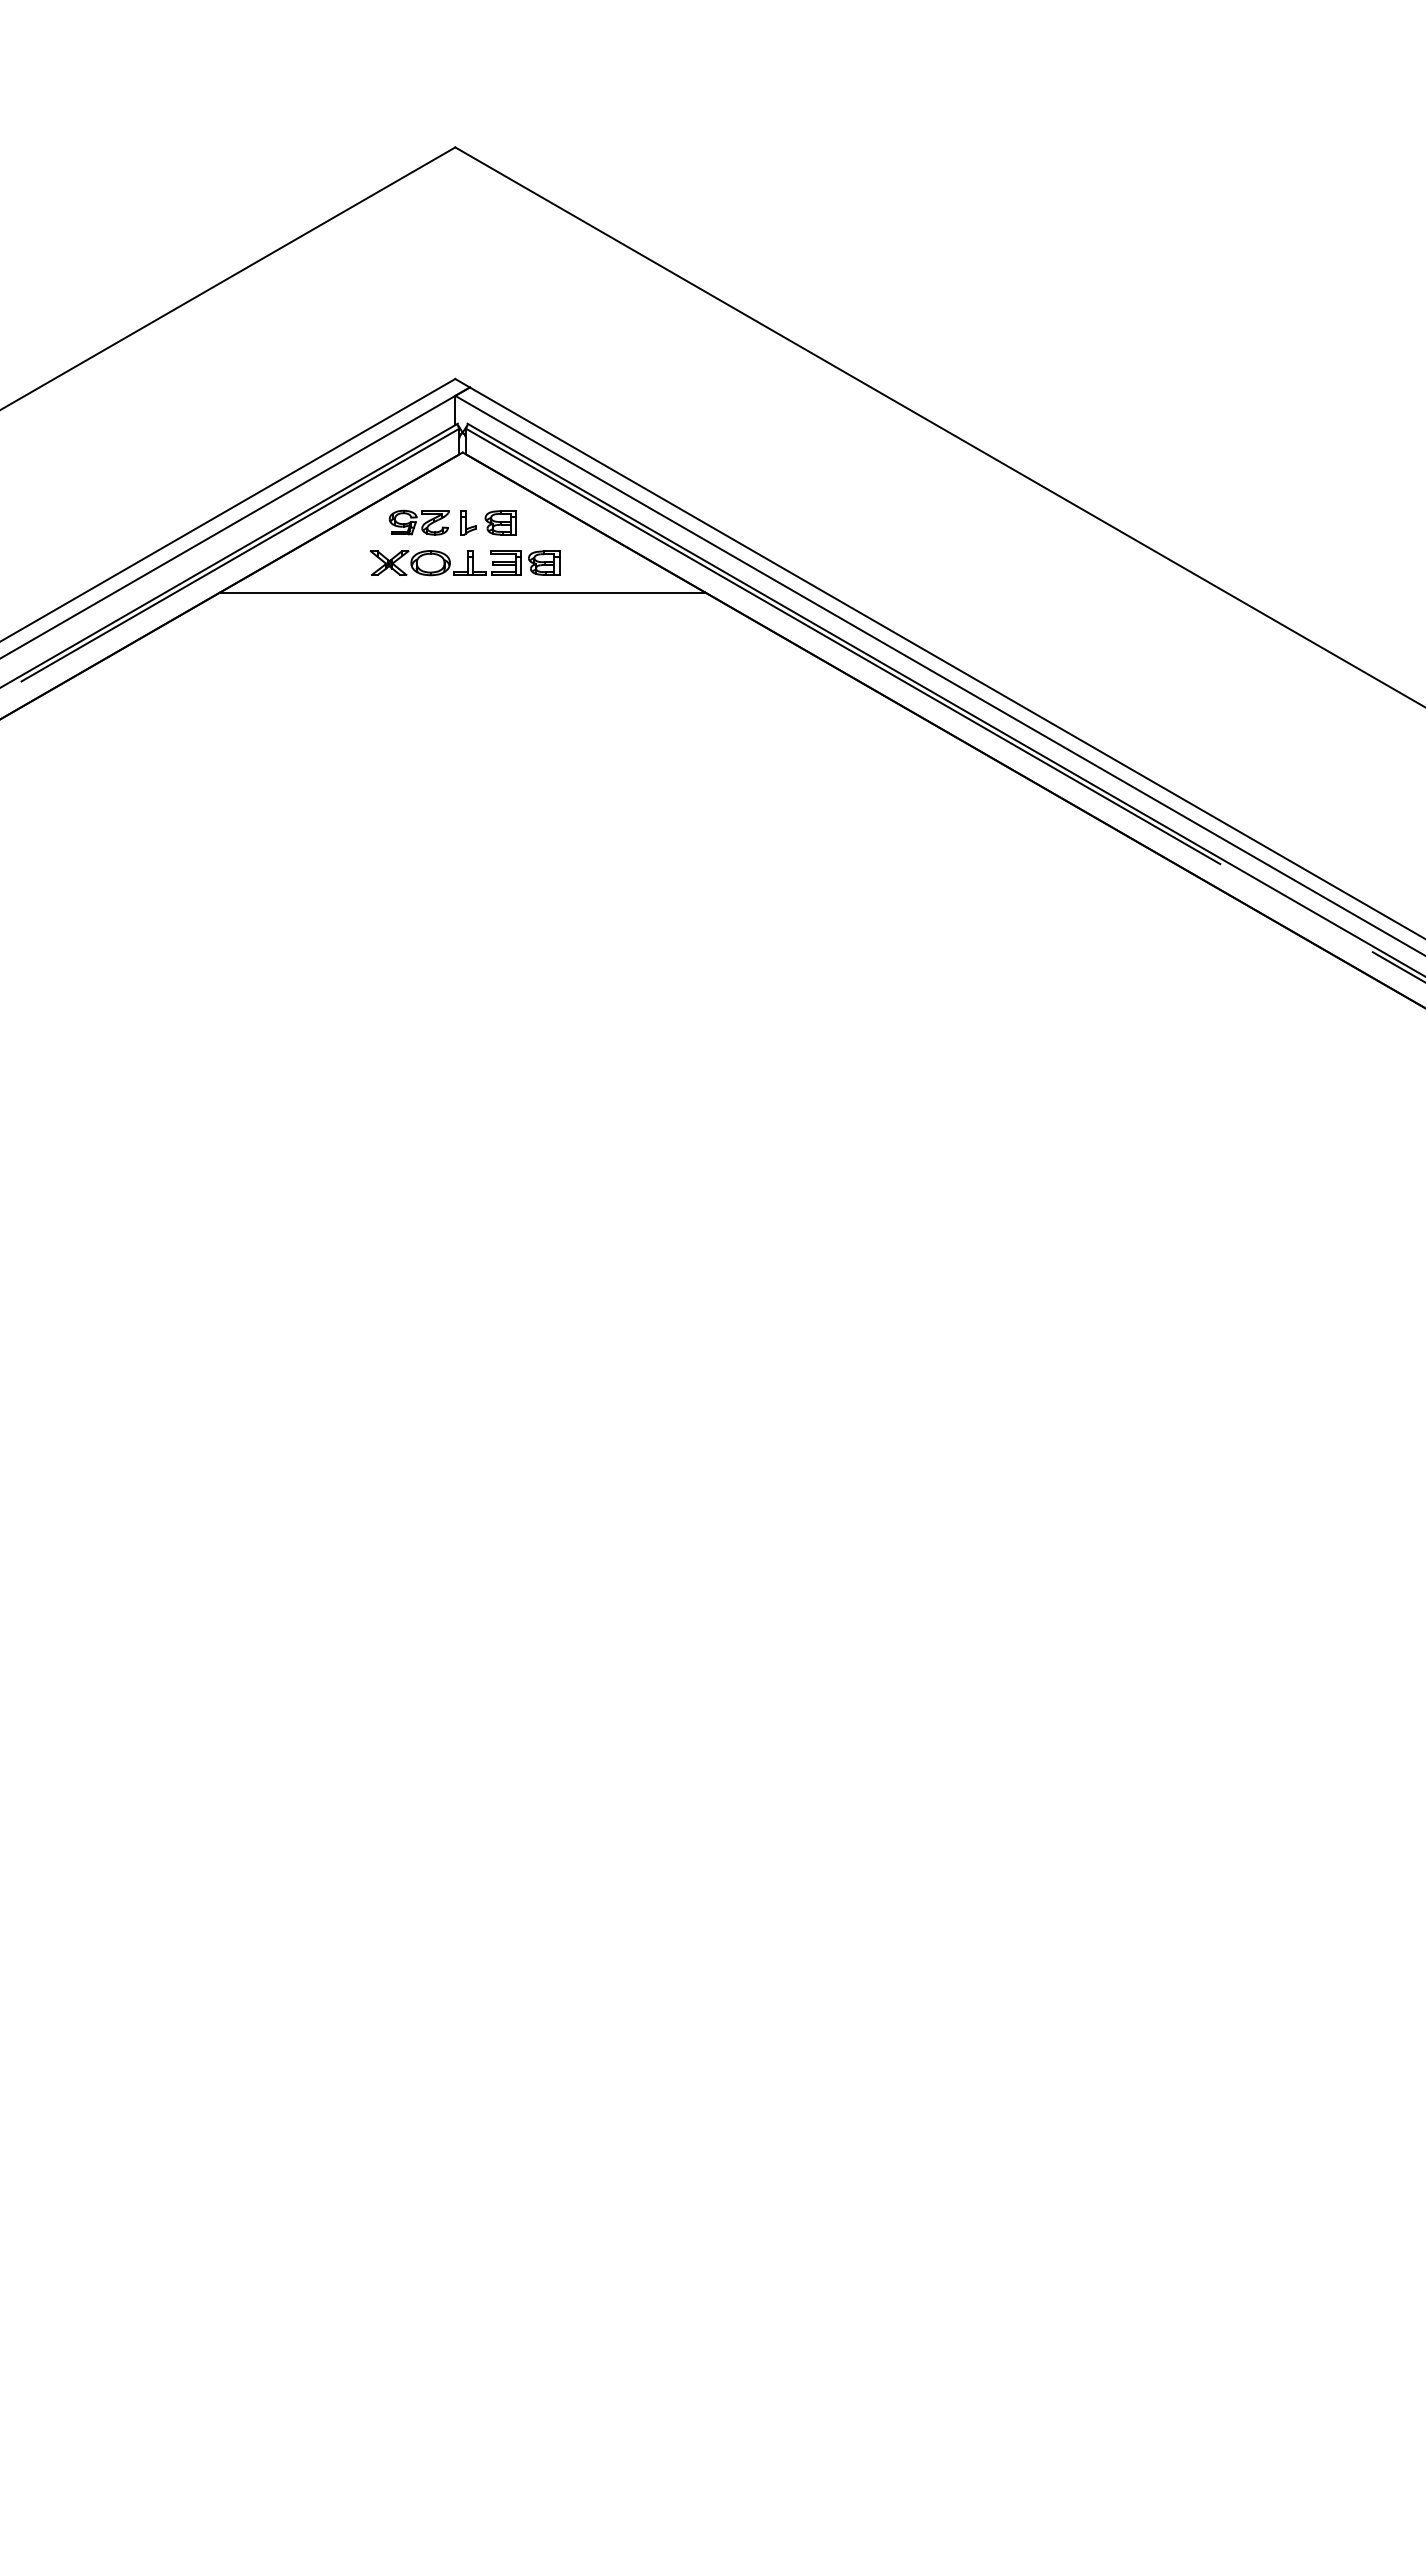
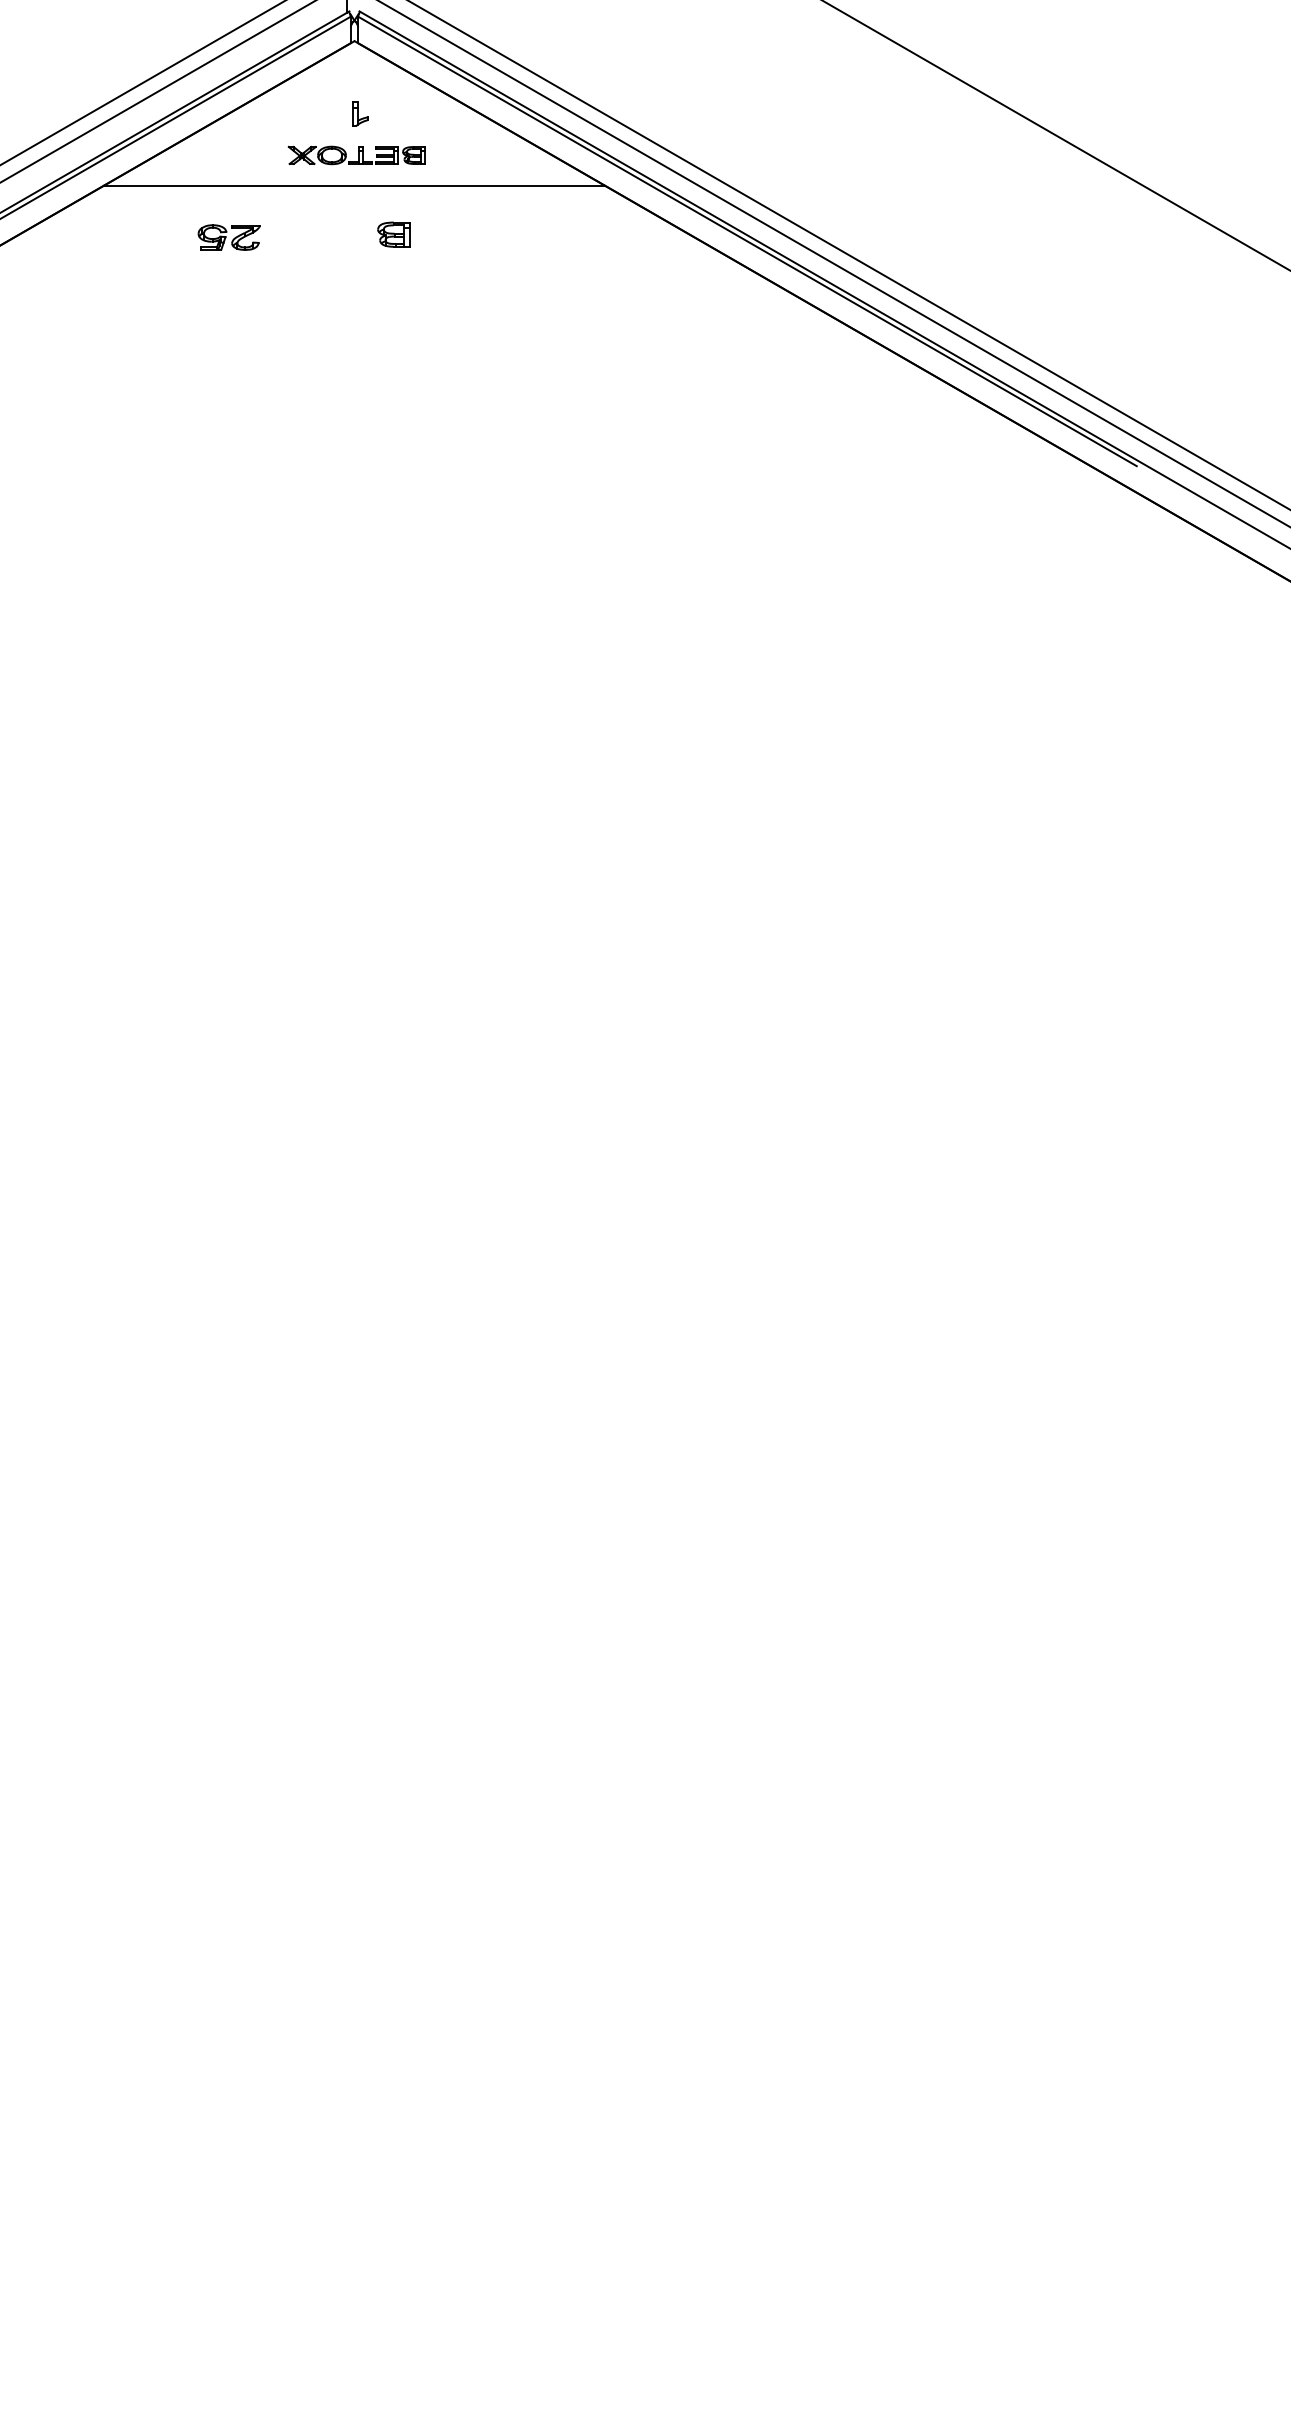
part: (418, 522) -> (228, 237), moved
part: (500, 522) -> (393, 234), moved
part: (464, 563) -> (356, 155), size x0.7

